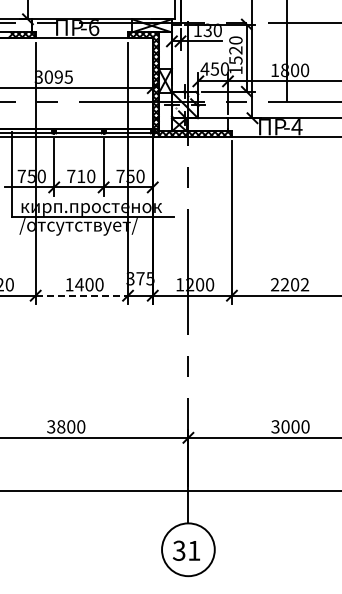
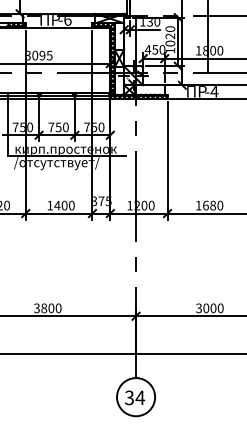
text: (235, 60) -> (170, 43), 1520 -> 1020
text: (81, 176) -> (58, 127), 710 -> 750
text: (290, 284) -> (209, 205), 2202 -> 1680
line: (82, 295) -> (59, 213), dashed -> solid
text: (193, 550) -> (139, 397), 31 -> 34

